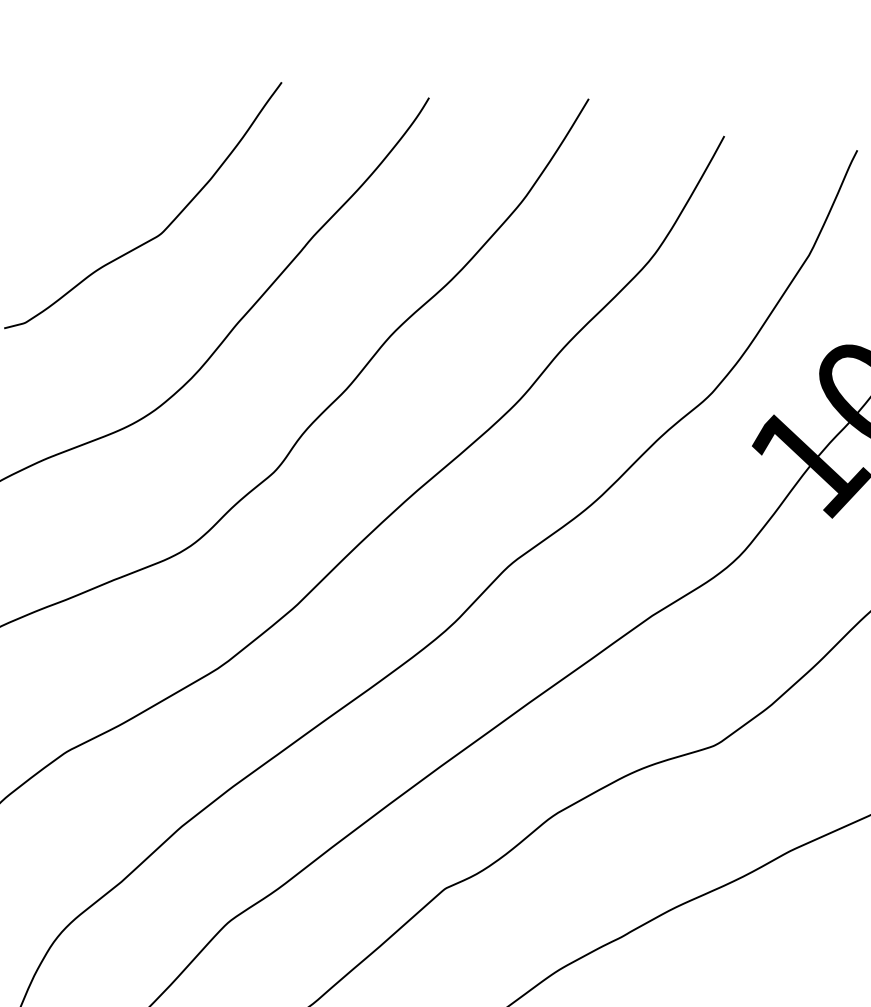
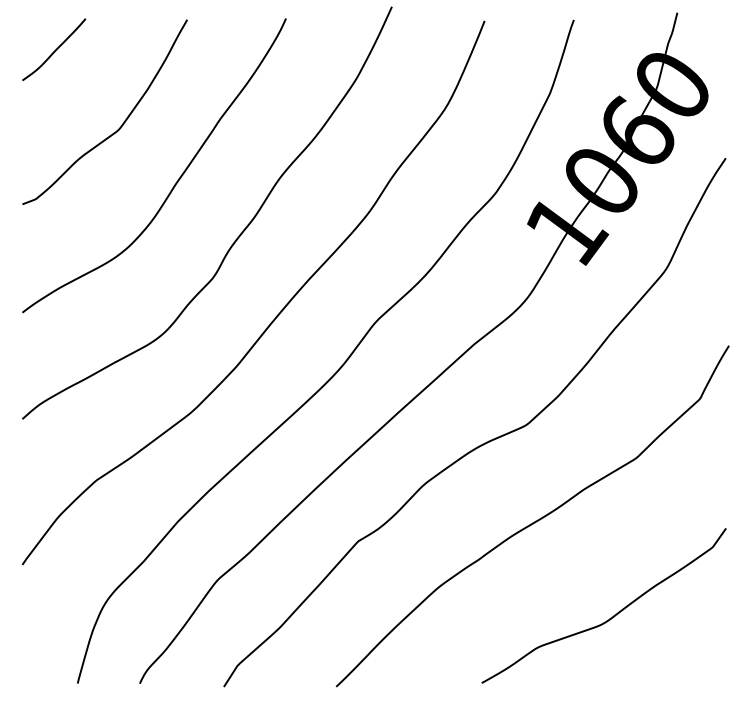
curve: (80, 103) -> (55, 49), added

